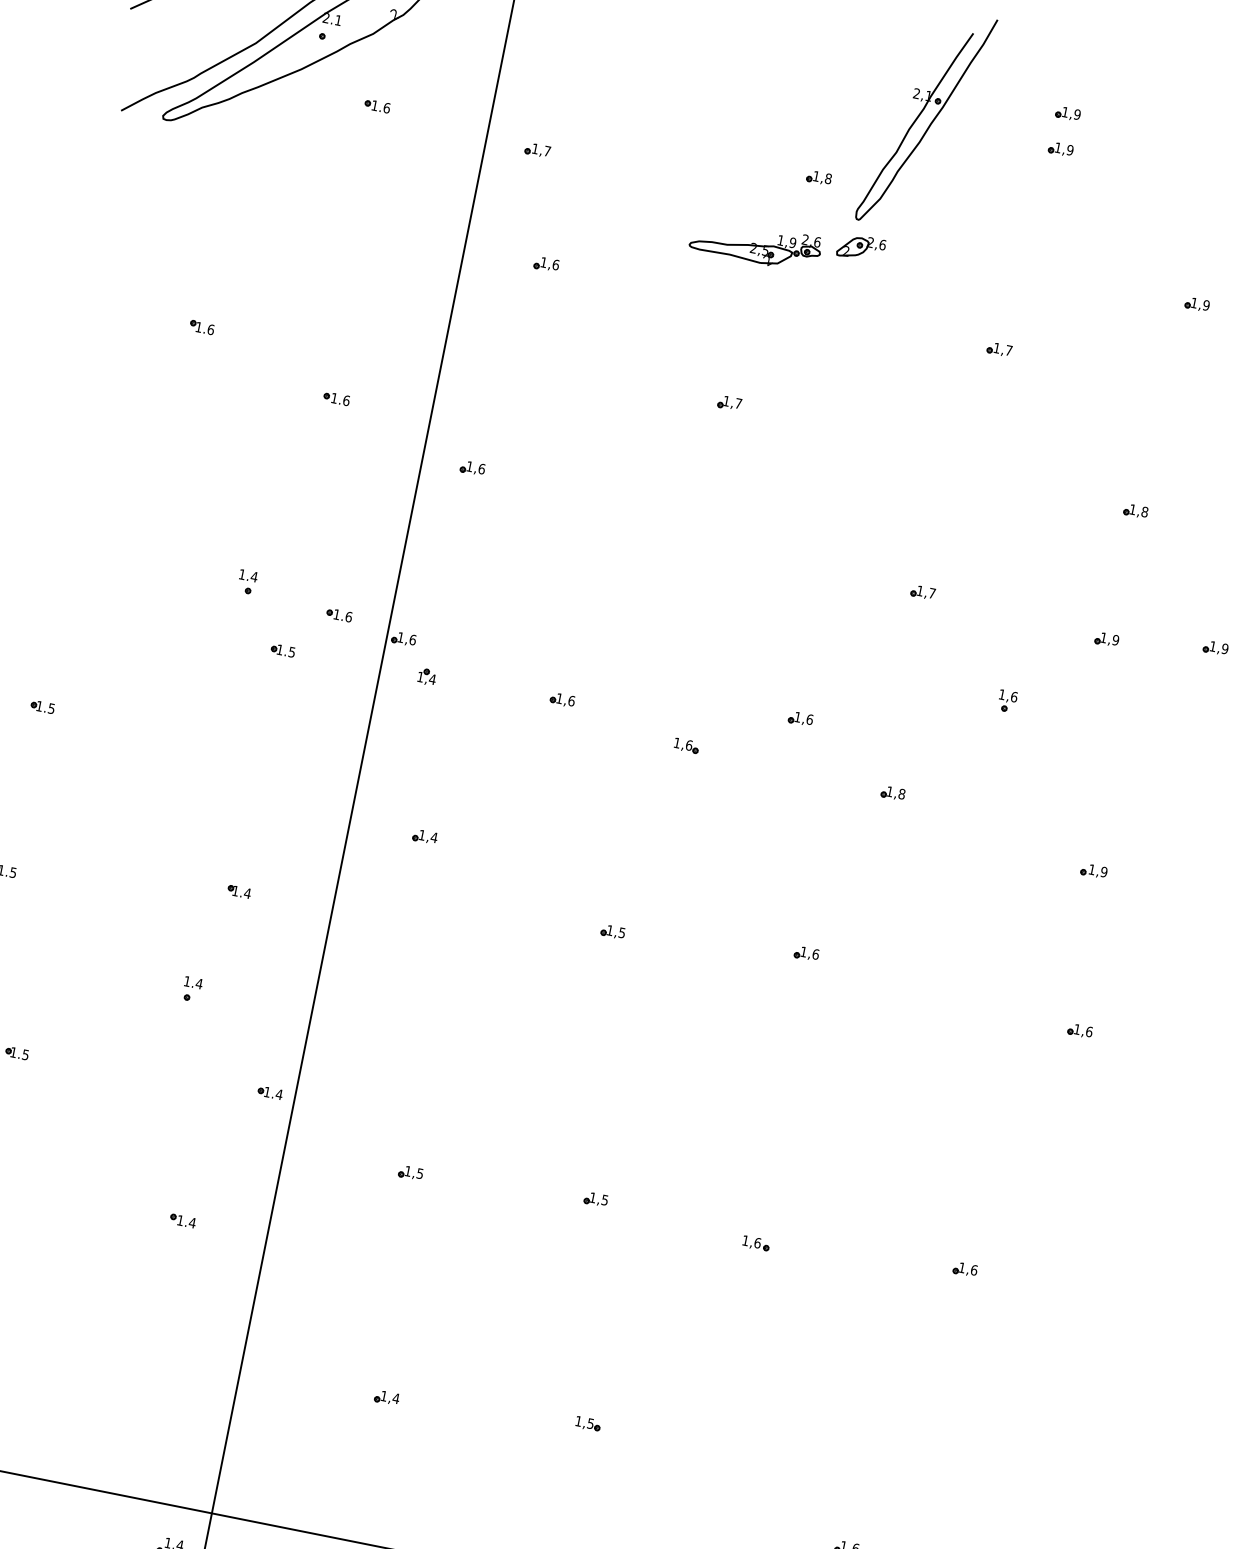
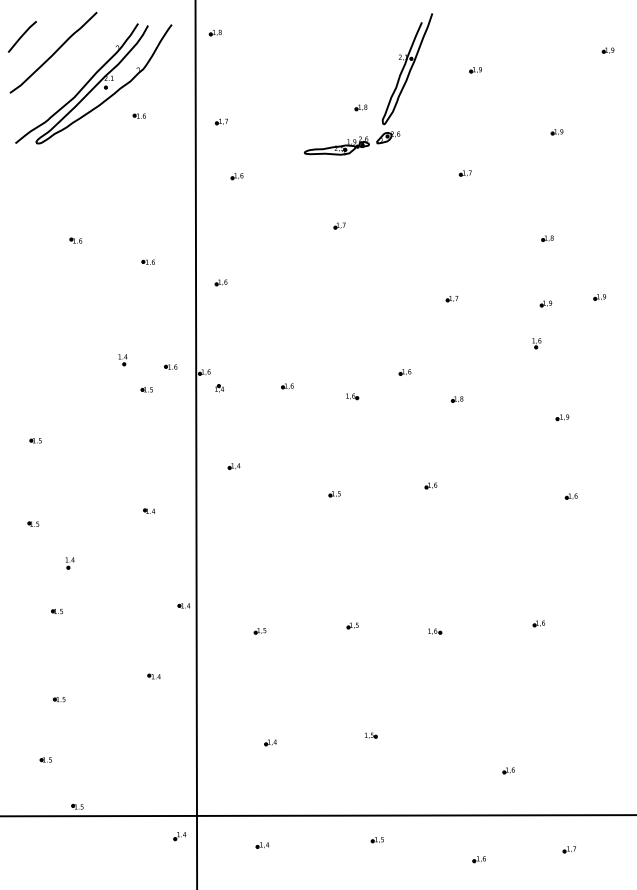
part: (1067, 114) -> (475, 52), removed
part: (1006, 701) -> (536, 343), moved
part: (190, 989) -> (69, 563), moved

